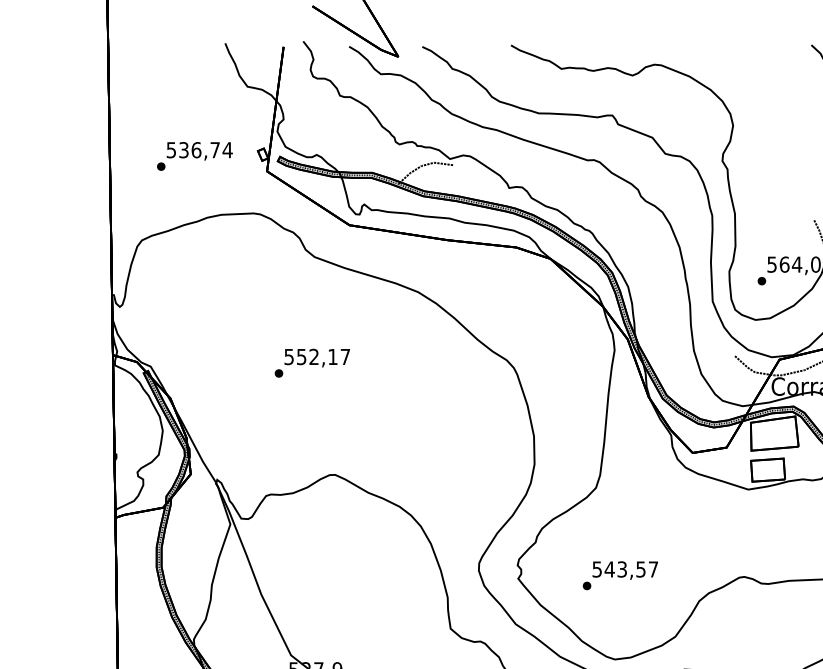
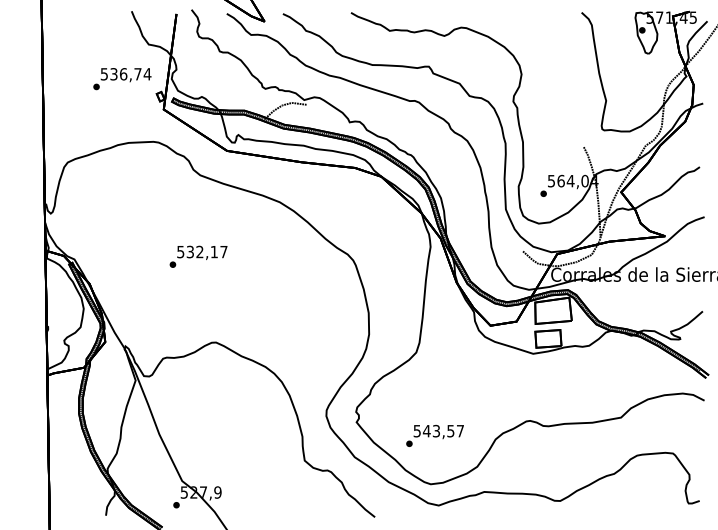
text: (195, 156) -> (122, 79), moved
text: (301, 356) -> (190, 251), 552,17 -> 532,17
text: (619, 575) -> (434, 435), moved

